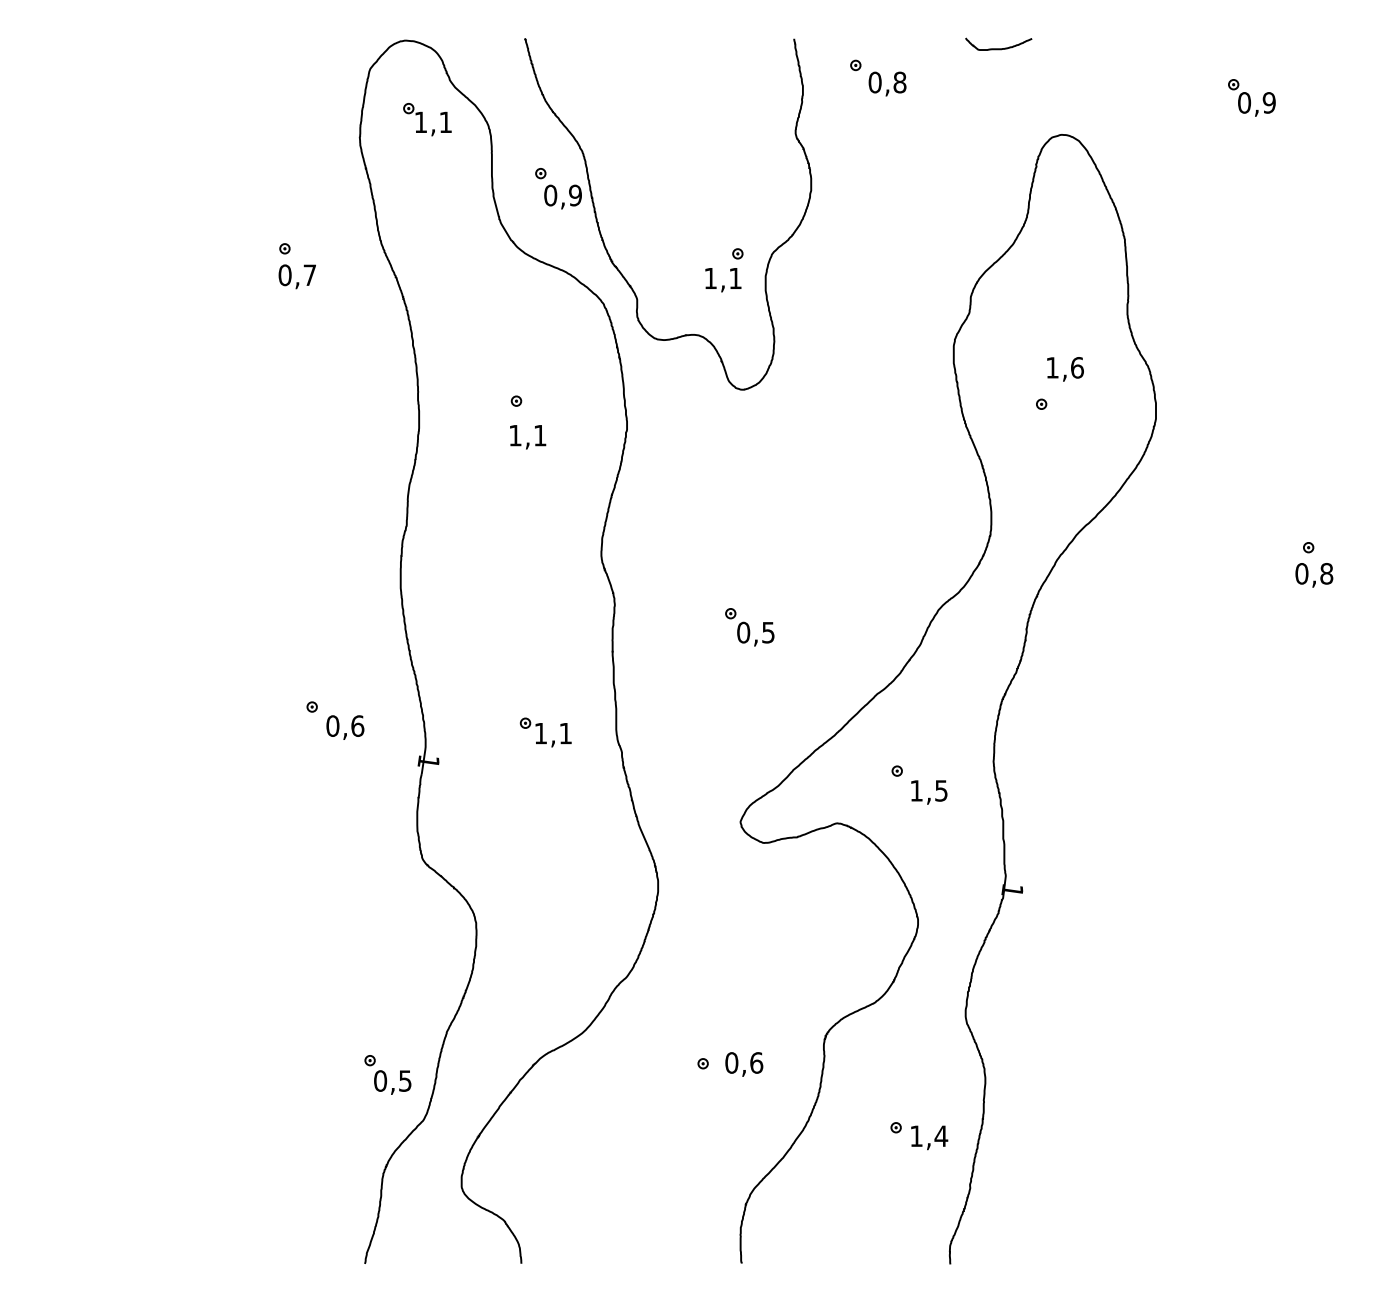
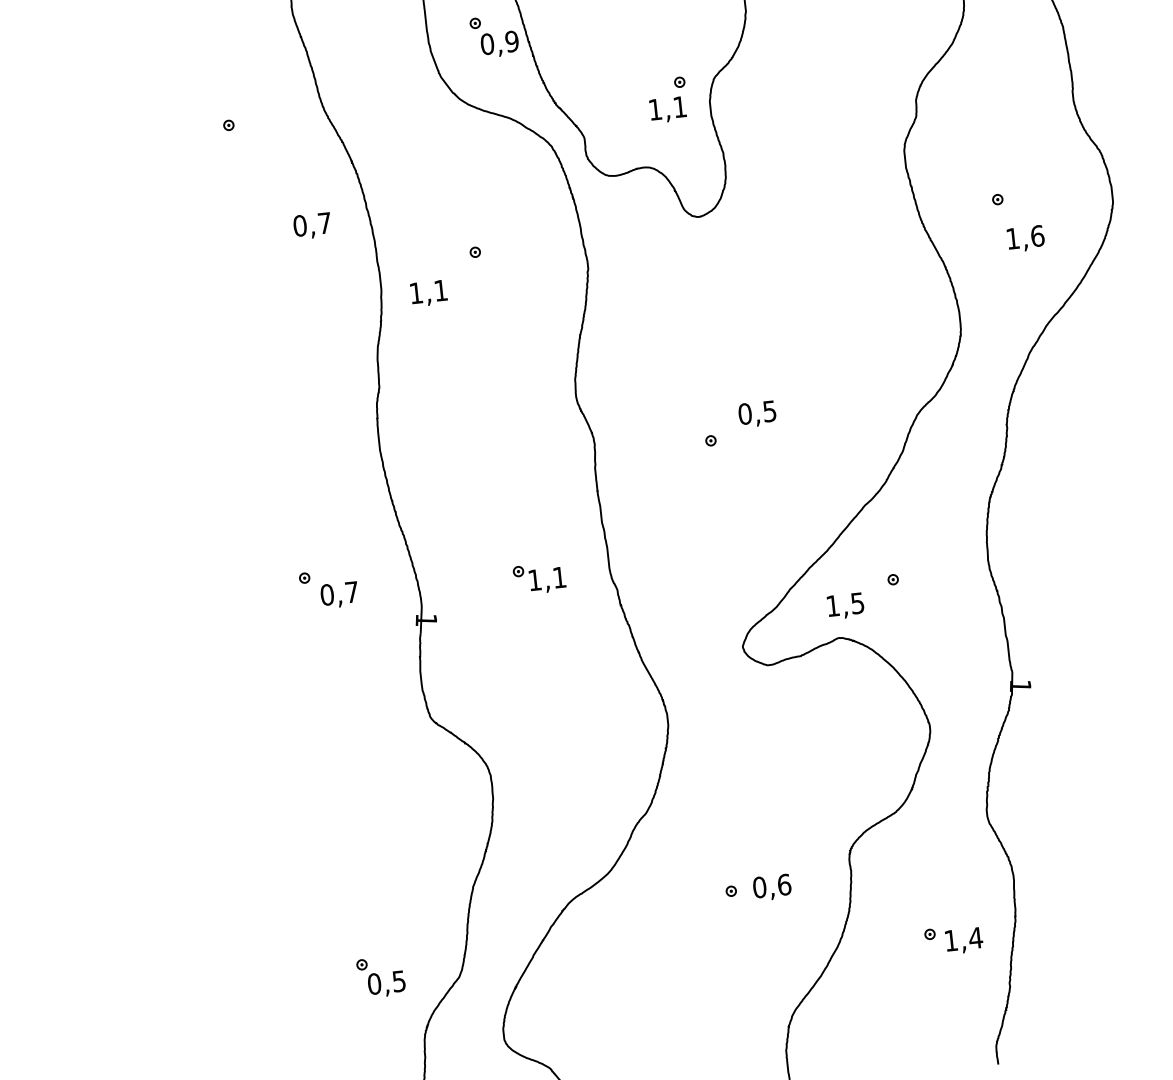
text: (296, 276) -> (311, 225), moved
text: (1065, 369) -> (1026, 239), moved
text: (528, 437) -> (429, 293), moved
text: (755, 633) -> (757, 413), moved
text: (357, 725) -> (351, 591), 0,6 -> 0,7
text: (929, 792) -> (846, 606), moved
part: (387, 1074) -> (380, 976), moved

